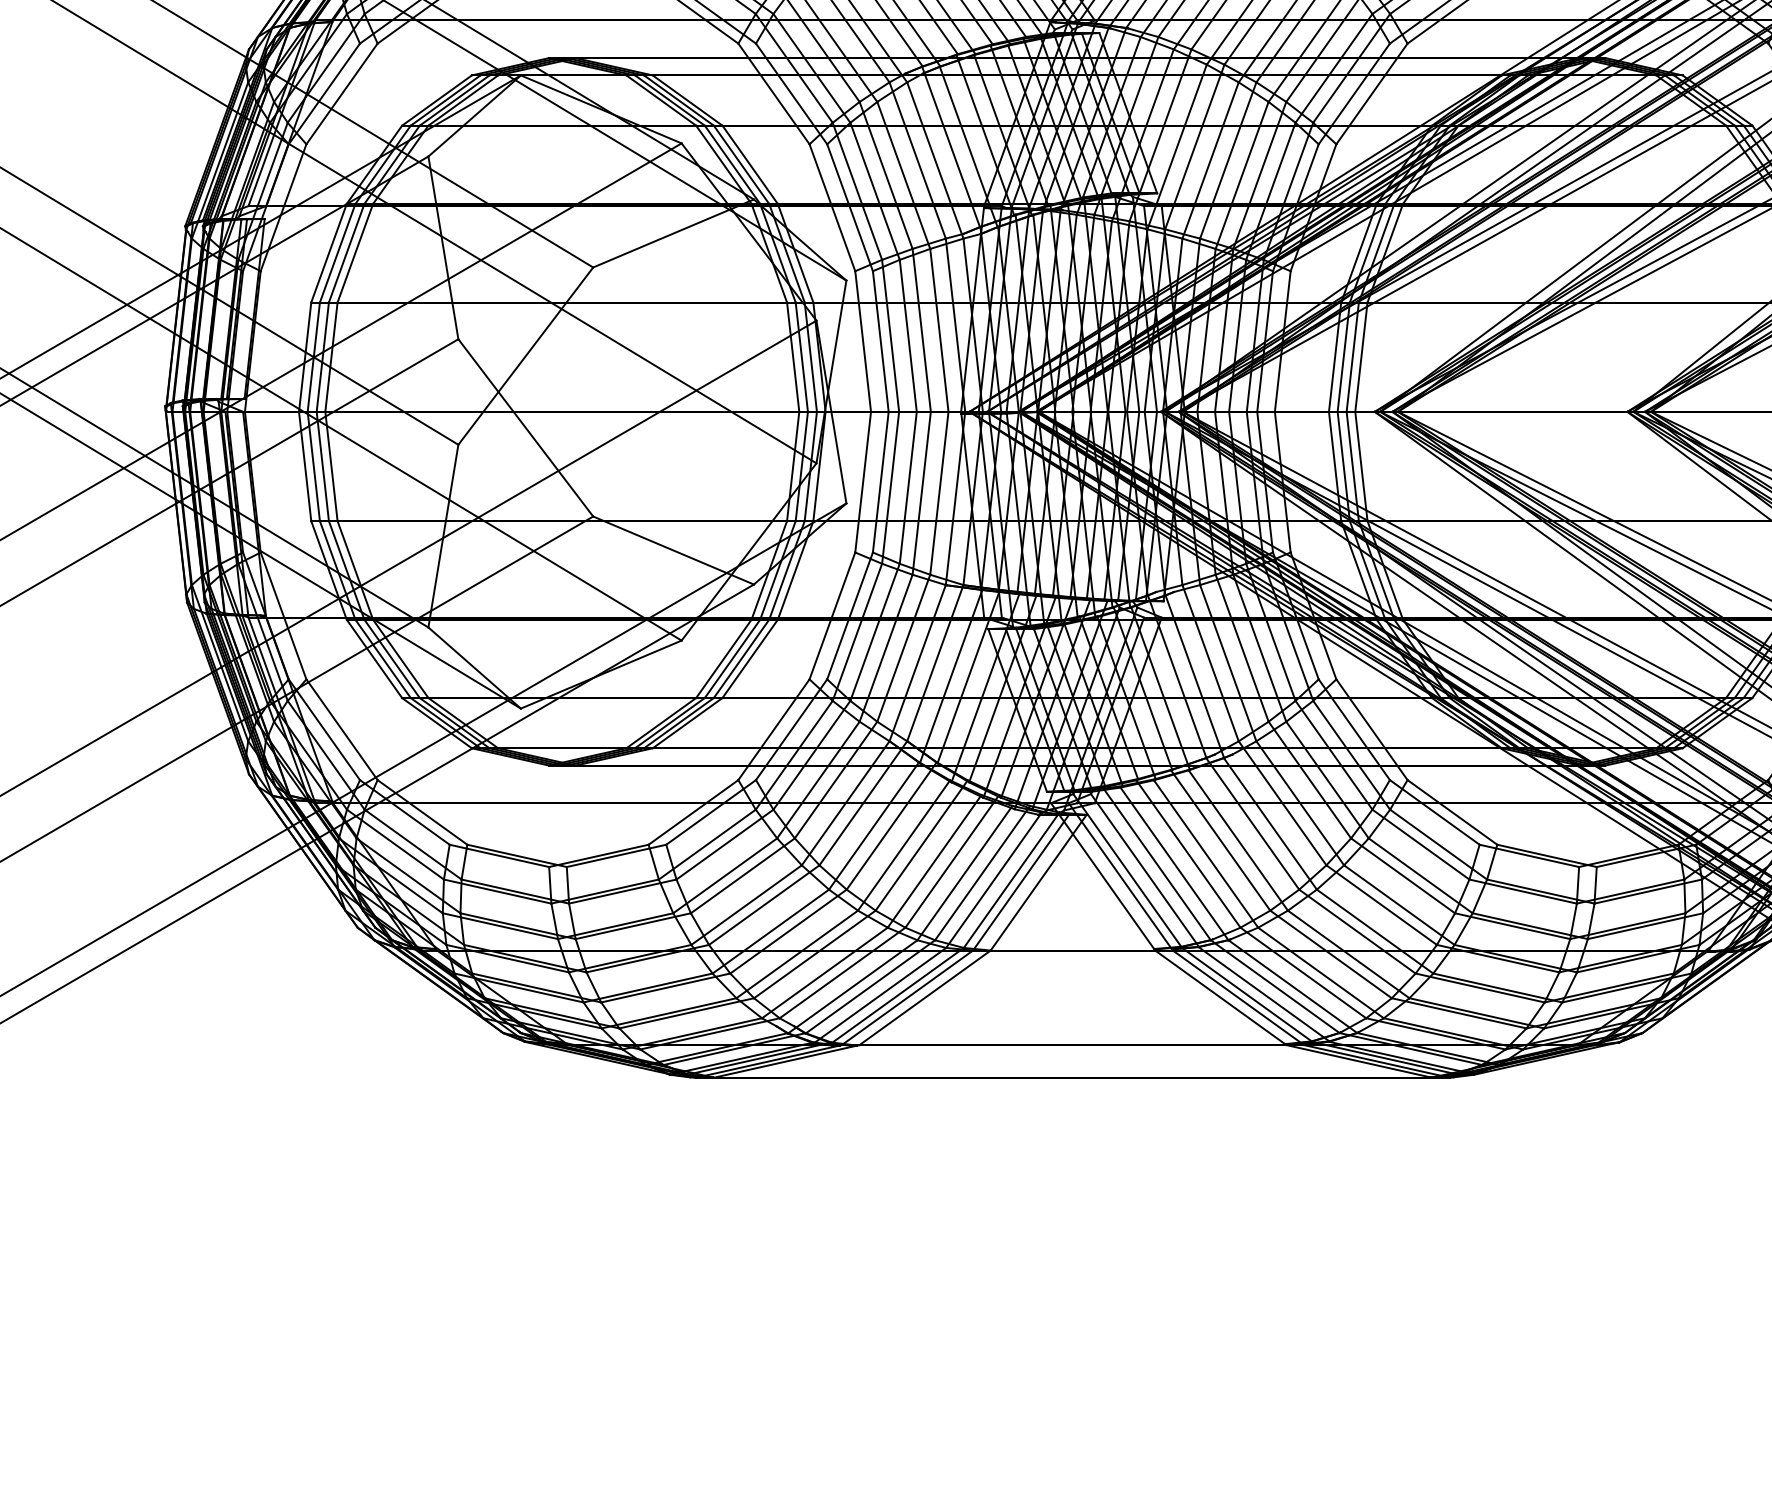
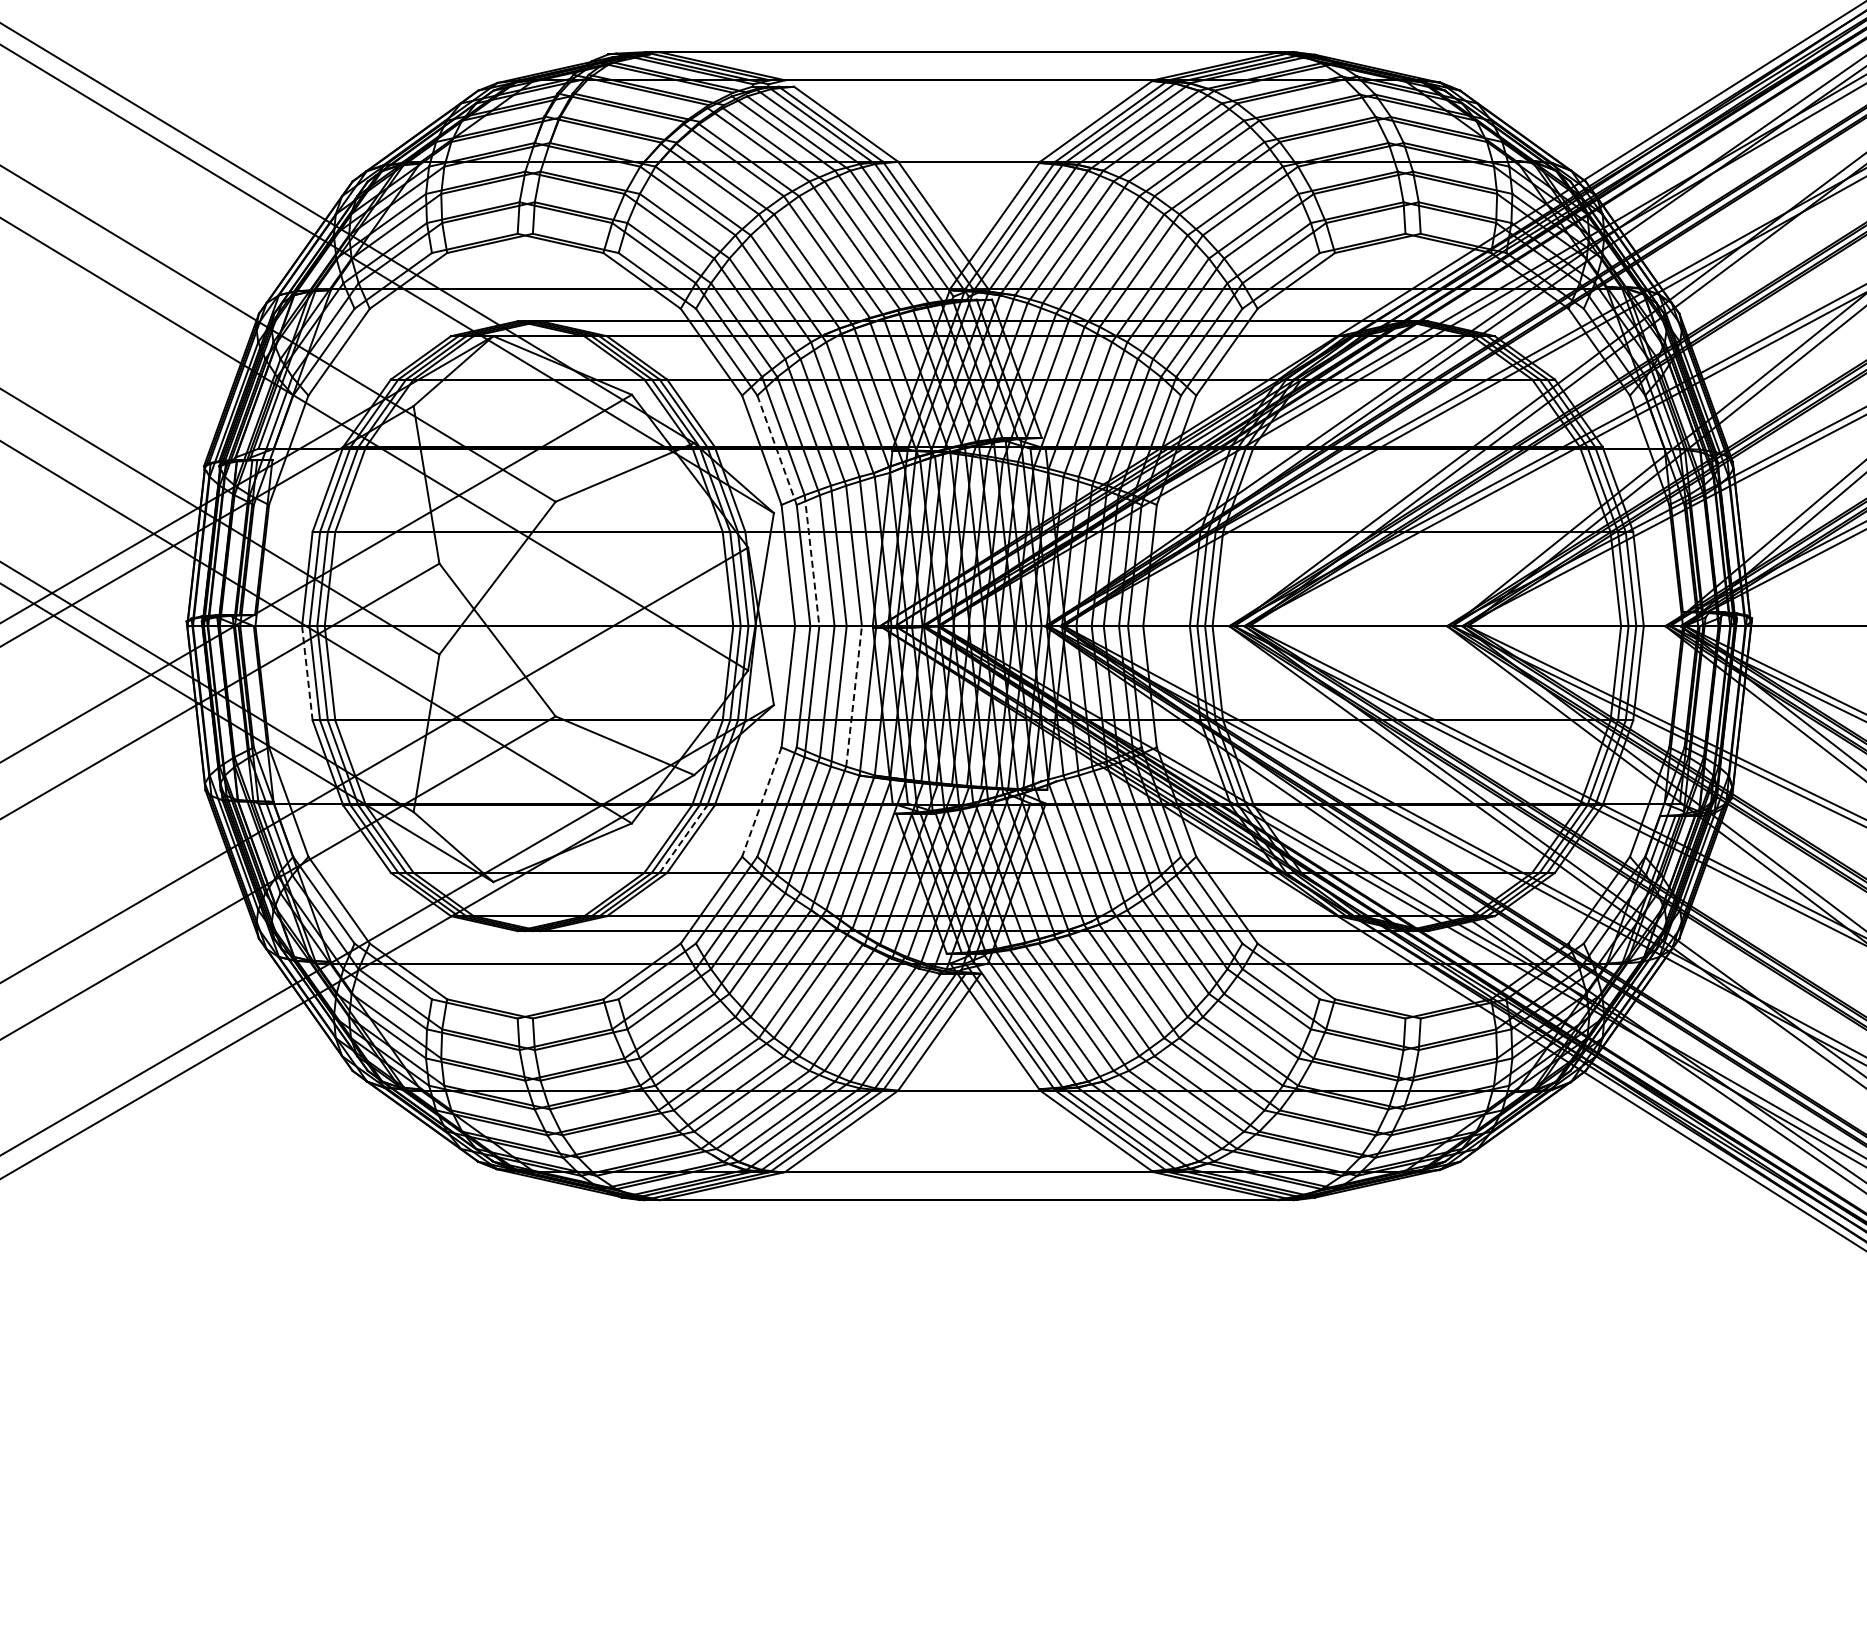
line: (850, 208) -> (777, 450), solid -> dashed
line: (891, 335) -> (812, 560), solid -> dashed
line: (305, 466) -> (307, 673), solid -> dashed
line: (939, 493) -> (854, 696), solid -> dashed
line: (832, 616) -> (761, 802), solid -> dashed
line: (741, 658) -> (683, 838), solid -> dashed

